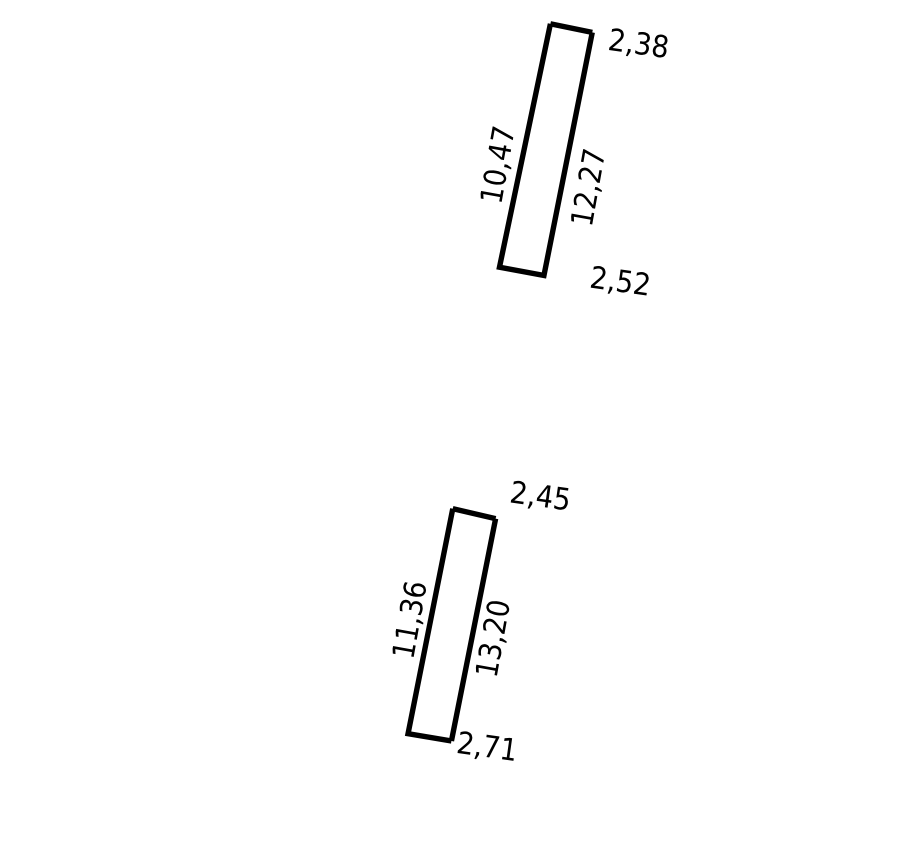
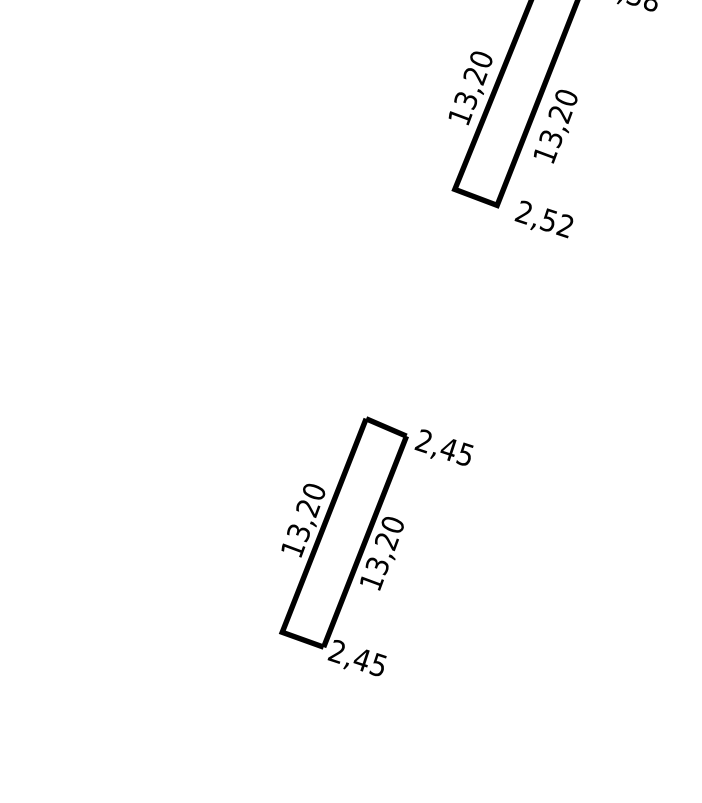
text: (498, 155) -> (473, 79), 10,47 -> 13,20
text: (588, 178) -> (558, 117), 12,27 -> 13,20
text: (619, 280) -> (544, 218), moved
text: (539, 494) -> (444, 446), moved
text: (410, 611) -> (306, 512), 11,36 -> 13,20
text: (498, 747) -> (368, 661), 2,71 -> 2,45

